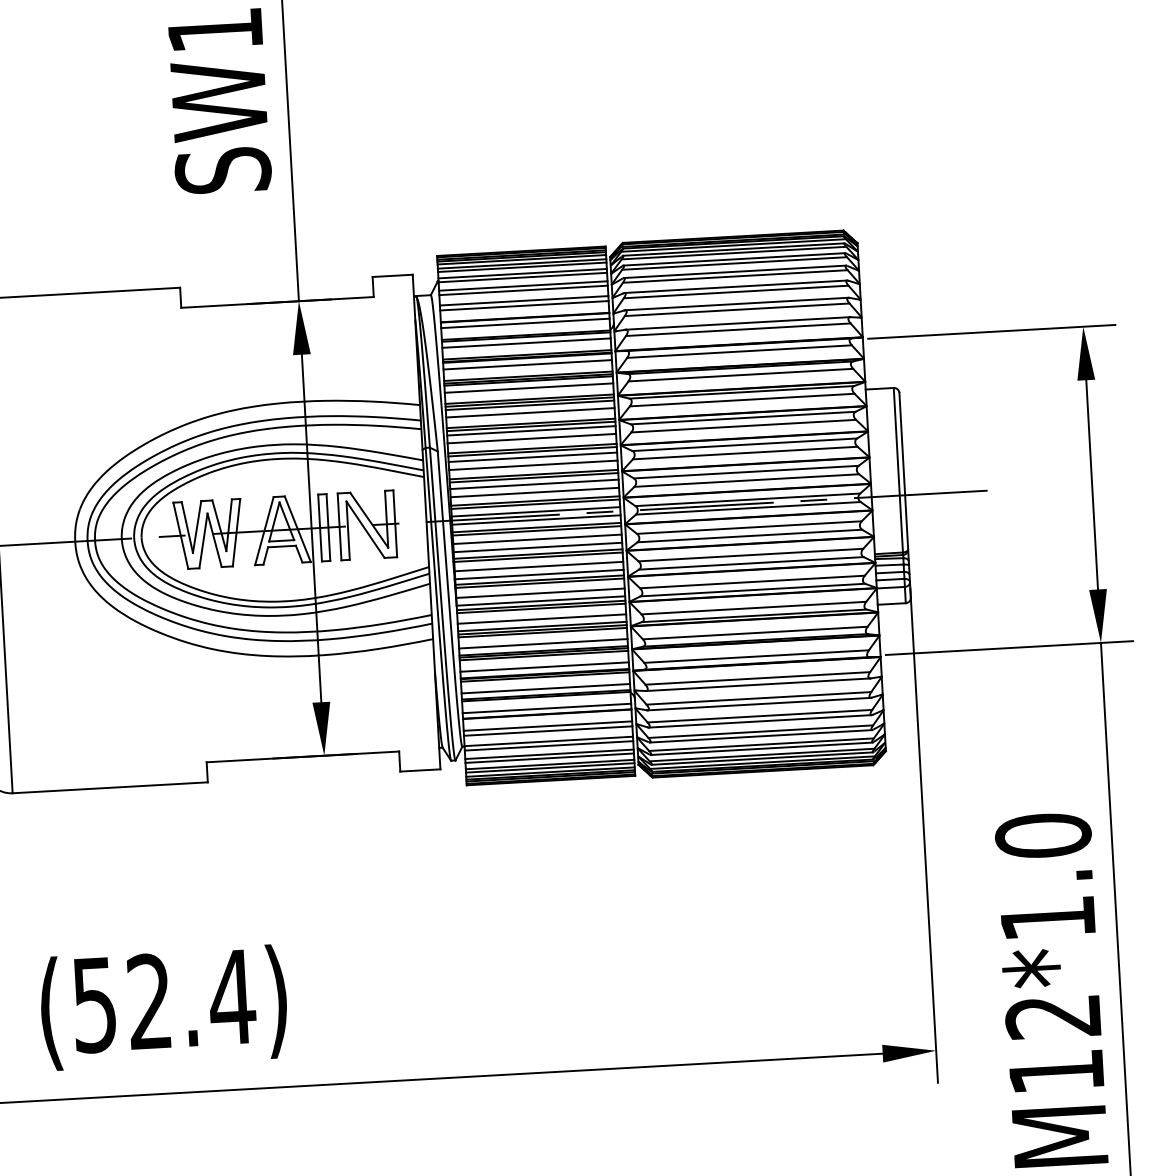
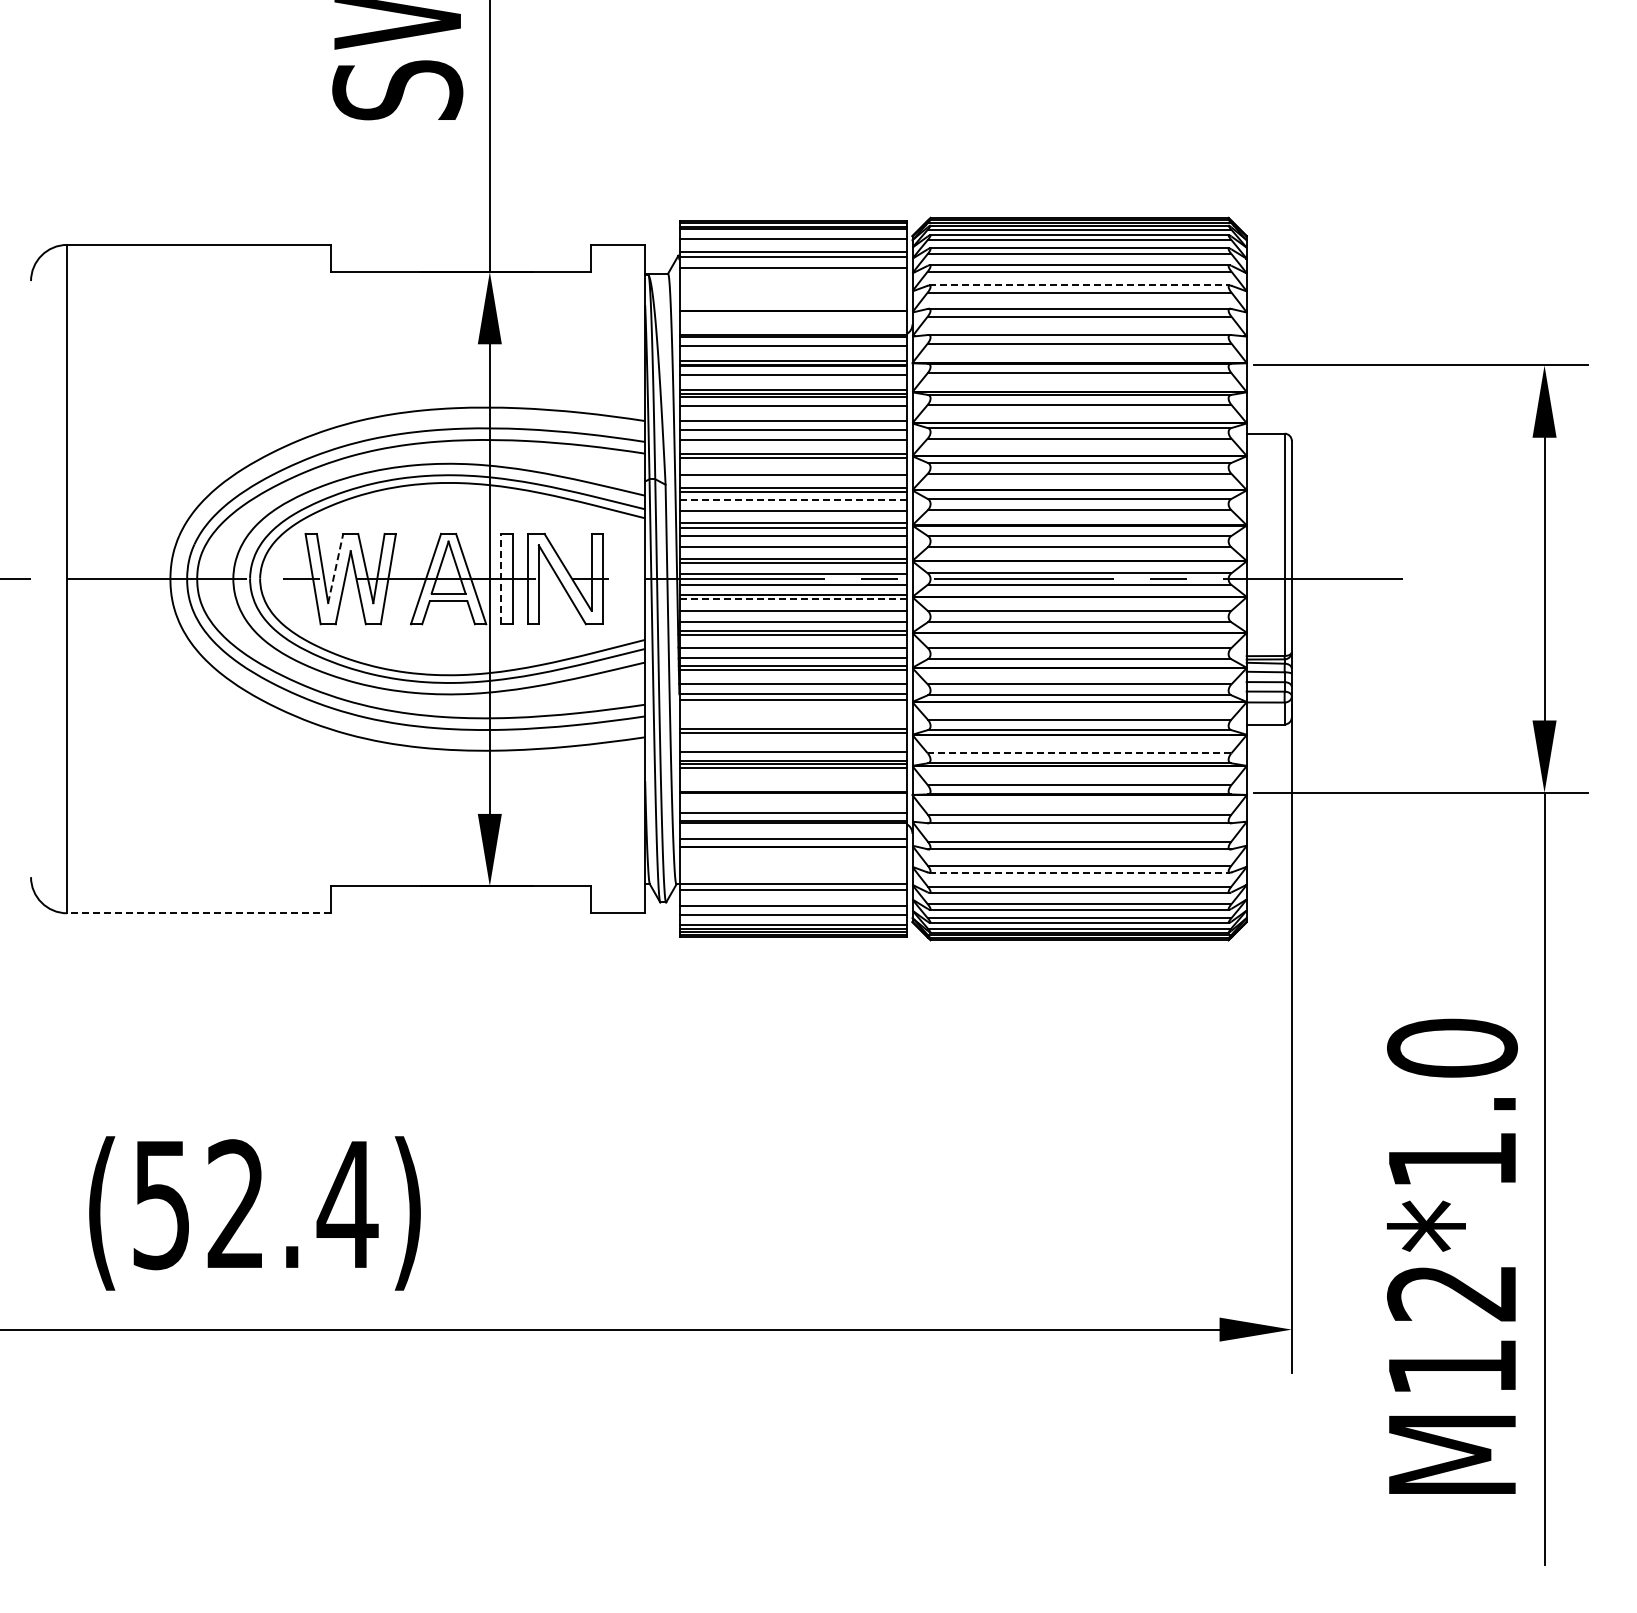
line: (521, 259) -> (793, 232), removed
line: (522, 267) -> (793, 243), removed
line: (736, 286) -> (1080, 285), solid -> dashed
line: (523, 290) -> (793, 274), removed
line: (524, 300) -> (793, 288), removed
line: (524, 306) -> (793, 295), removed
line: (525, 323) -> (793, 318), removed
line: (529, 402) -> (793, 425), removed
line: (531, 431) -> (793, 464), removed
line: (533, 457) -> (793, 499), solid -> dashed
line: (196, 527) -> (335, 568), solid -> dashed
line: (320, 527) -> (501, 578), solid -> dashed
line: (537, 531) -> (793, 599), solid -> dashed
line: (541, 608) -> (793, 704), removed
line: (542, 619) -> (793, 718), removed
line: (542, 632) -> (793, 736), removed
line: (755, 633) -> (1079, 753), solid -> dashed
line: (544, 667) -> (793, 783), removed
line: (545, 676) -> (793, 796), removed
line: (760, 721) -> (1080, 872), solid -> dashed
line: (548, 726) -> (793, 863), removed
line: (548, 730) -> (793, 869), removed
line: (549, 754) -> (793, 901), removed
line: (550, 767) -> (793, 919), removed
line: (110, 787) -> (199, 913), solid -> dashed

